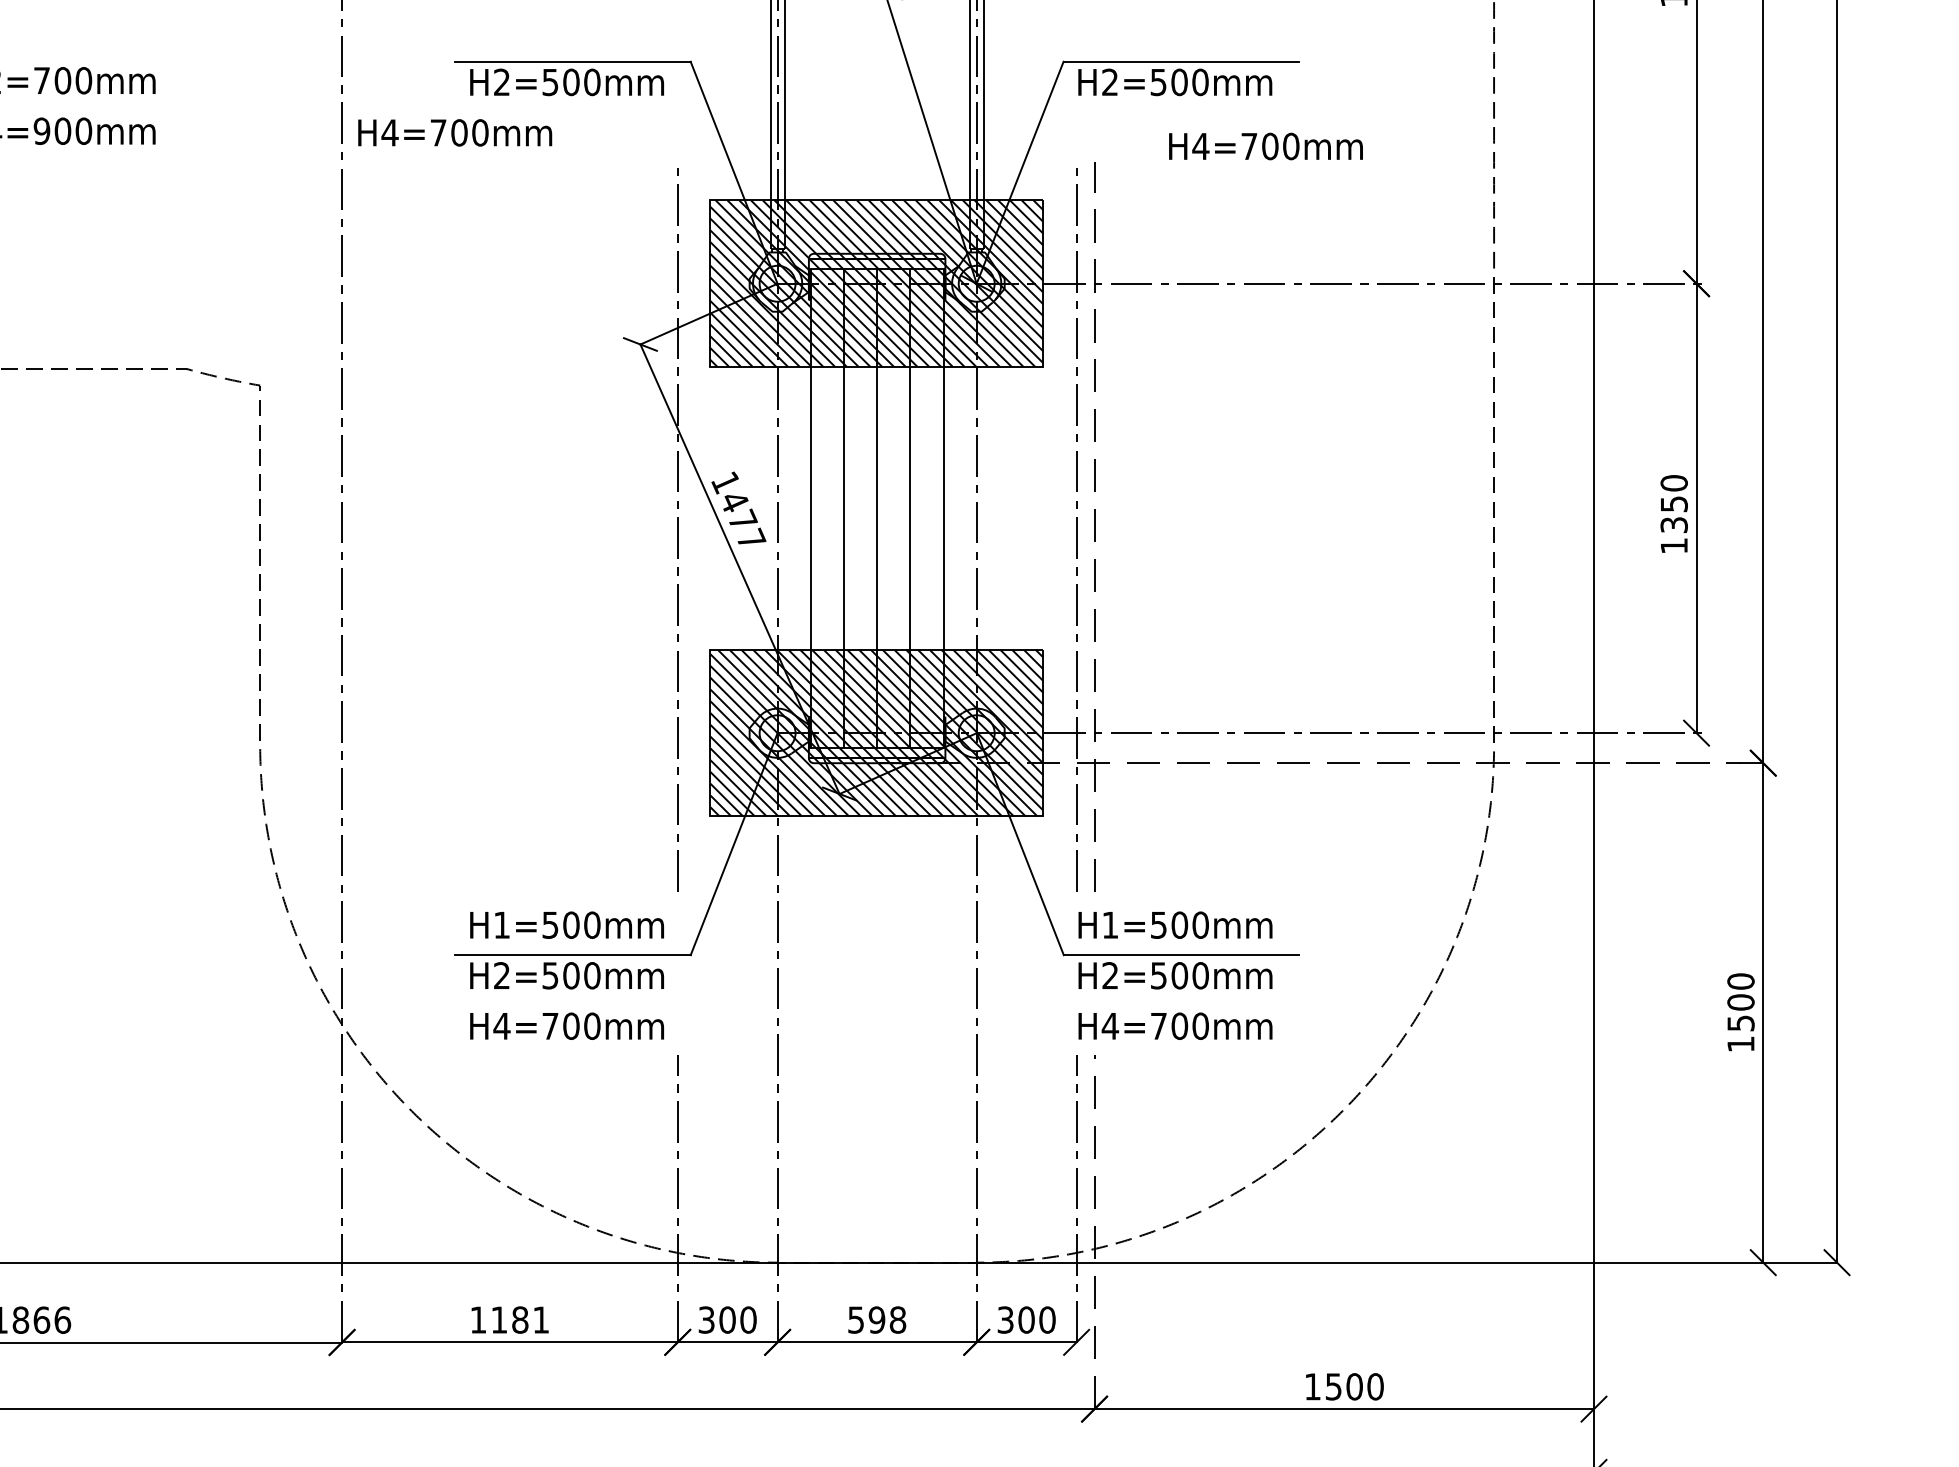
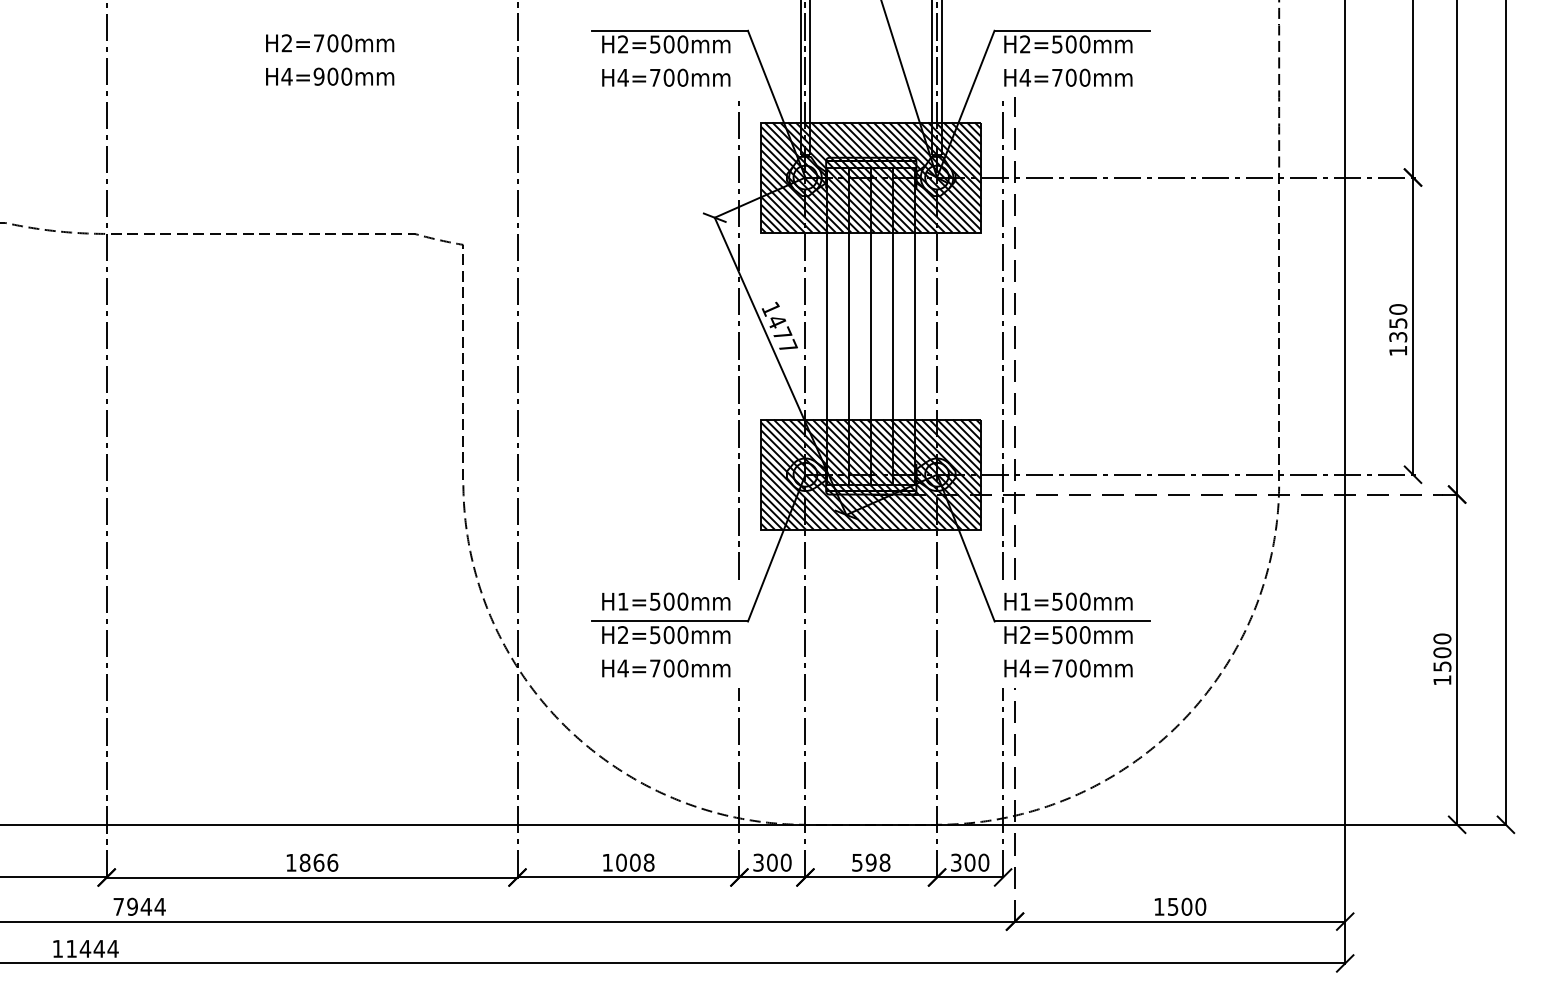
text: (455, 132) -> (666, 77), moved
text: (1266, 145) -> (1068, 77), moved
text: (520, 1319) -> (635, 862), 1181 -> 1008

